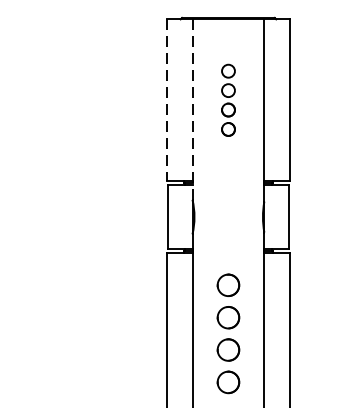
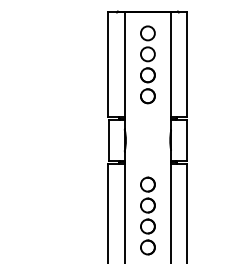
part: (227, 99) -> (147, 64), size x1.67
line: (167, 101) -> (108, 65), dashed -> solid
line: (192, 110) -> (124, 71), dashed -> solid

